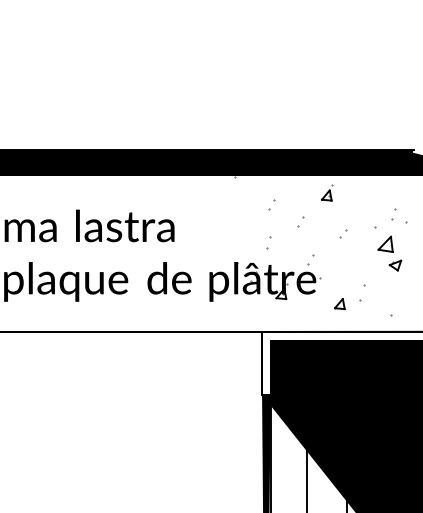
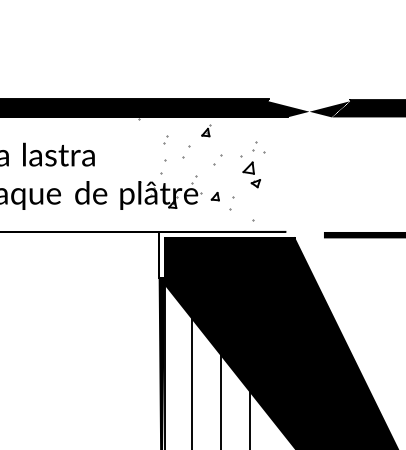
part: (300, 221) -> (186, 151), size x1.6
part: (344, 233) -> (218, 160), size x1.6
part: (268, 243) -> (163, 167), size x1.6
part: (338, 303) -> (214, 196), moved

